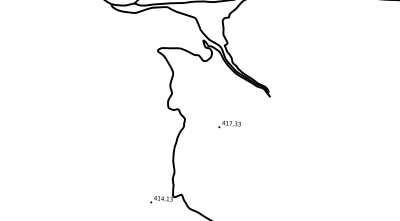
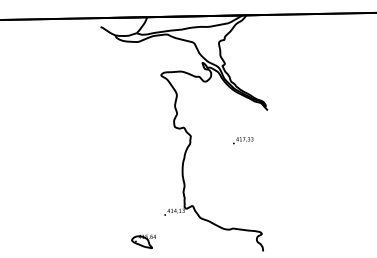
text: (229, 124) -> (243, 140), moved

